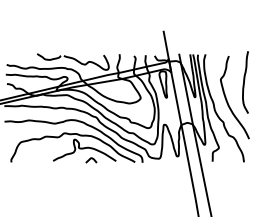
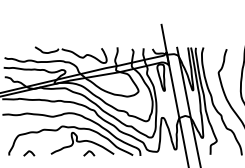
curve: (31, 159) -> (29, 152), added

